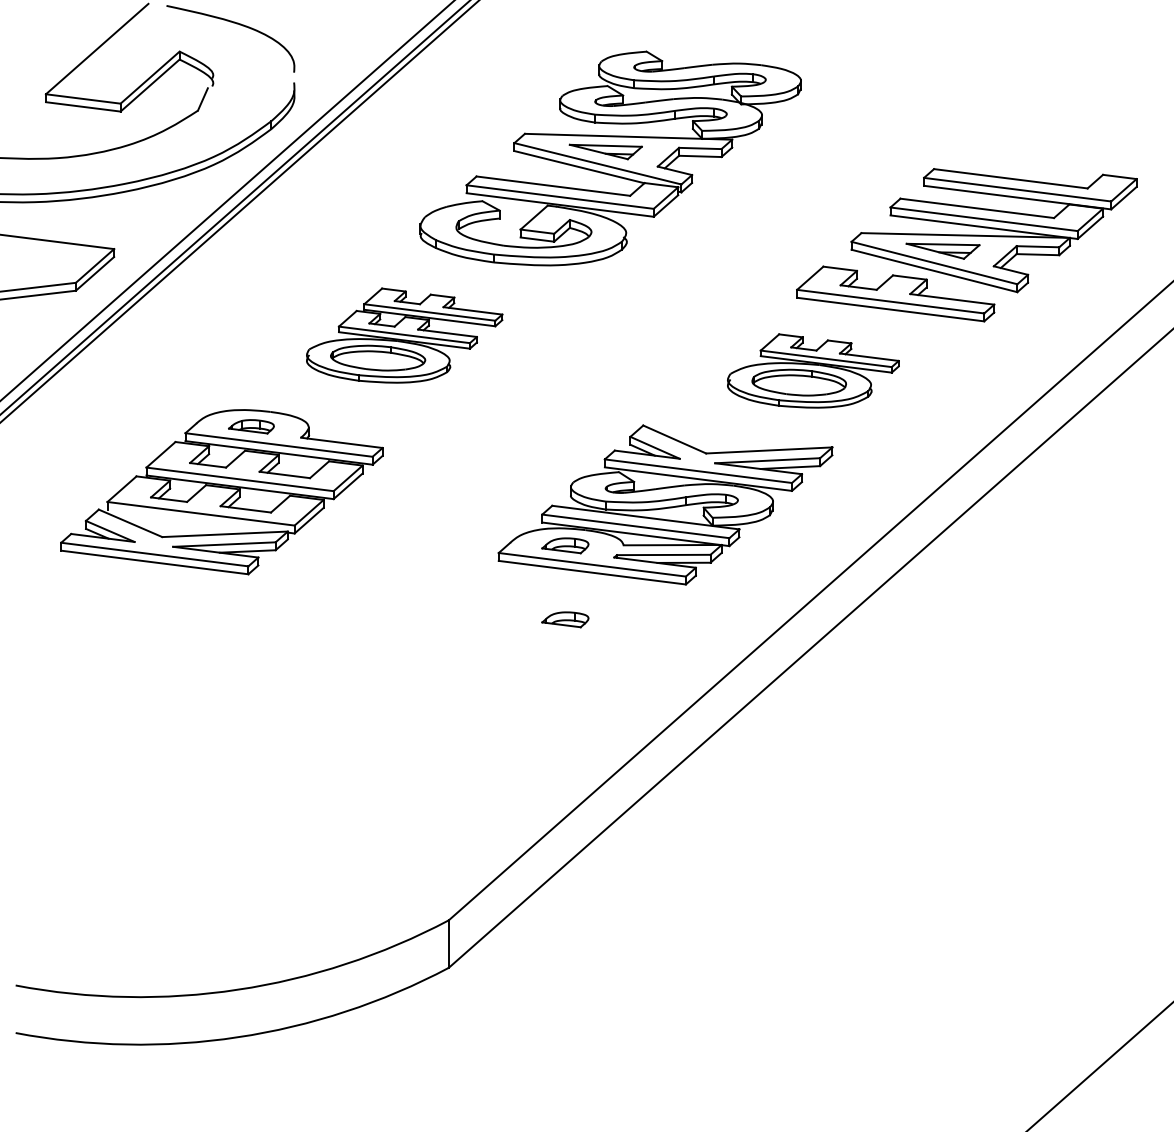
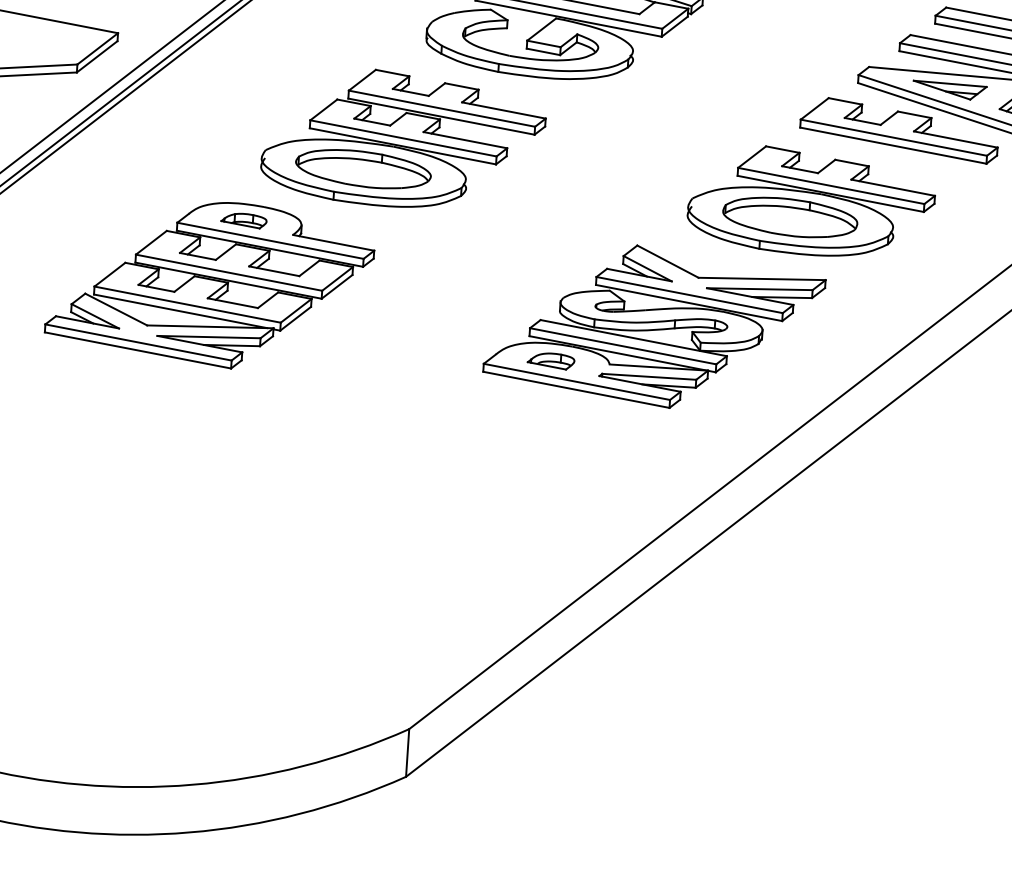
part: (404, 335) -> (403, 139), size x1.43
part: (813, 370) -> (811, 201), size x1.43
line: (194, 520) -> (180, 310), added
part: (565, 619) -> (546, 435), removed

